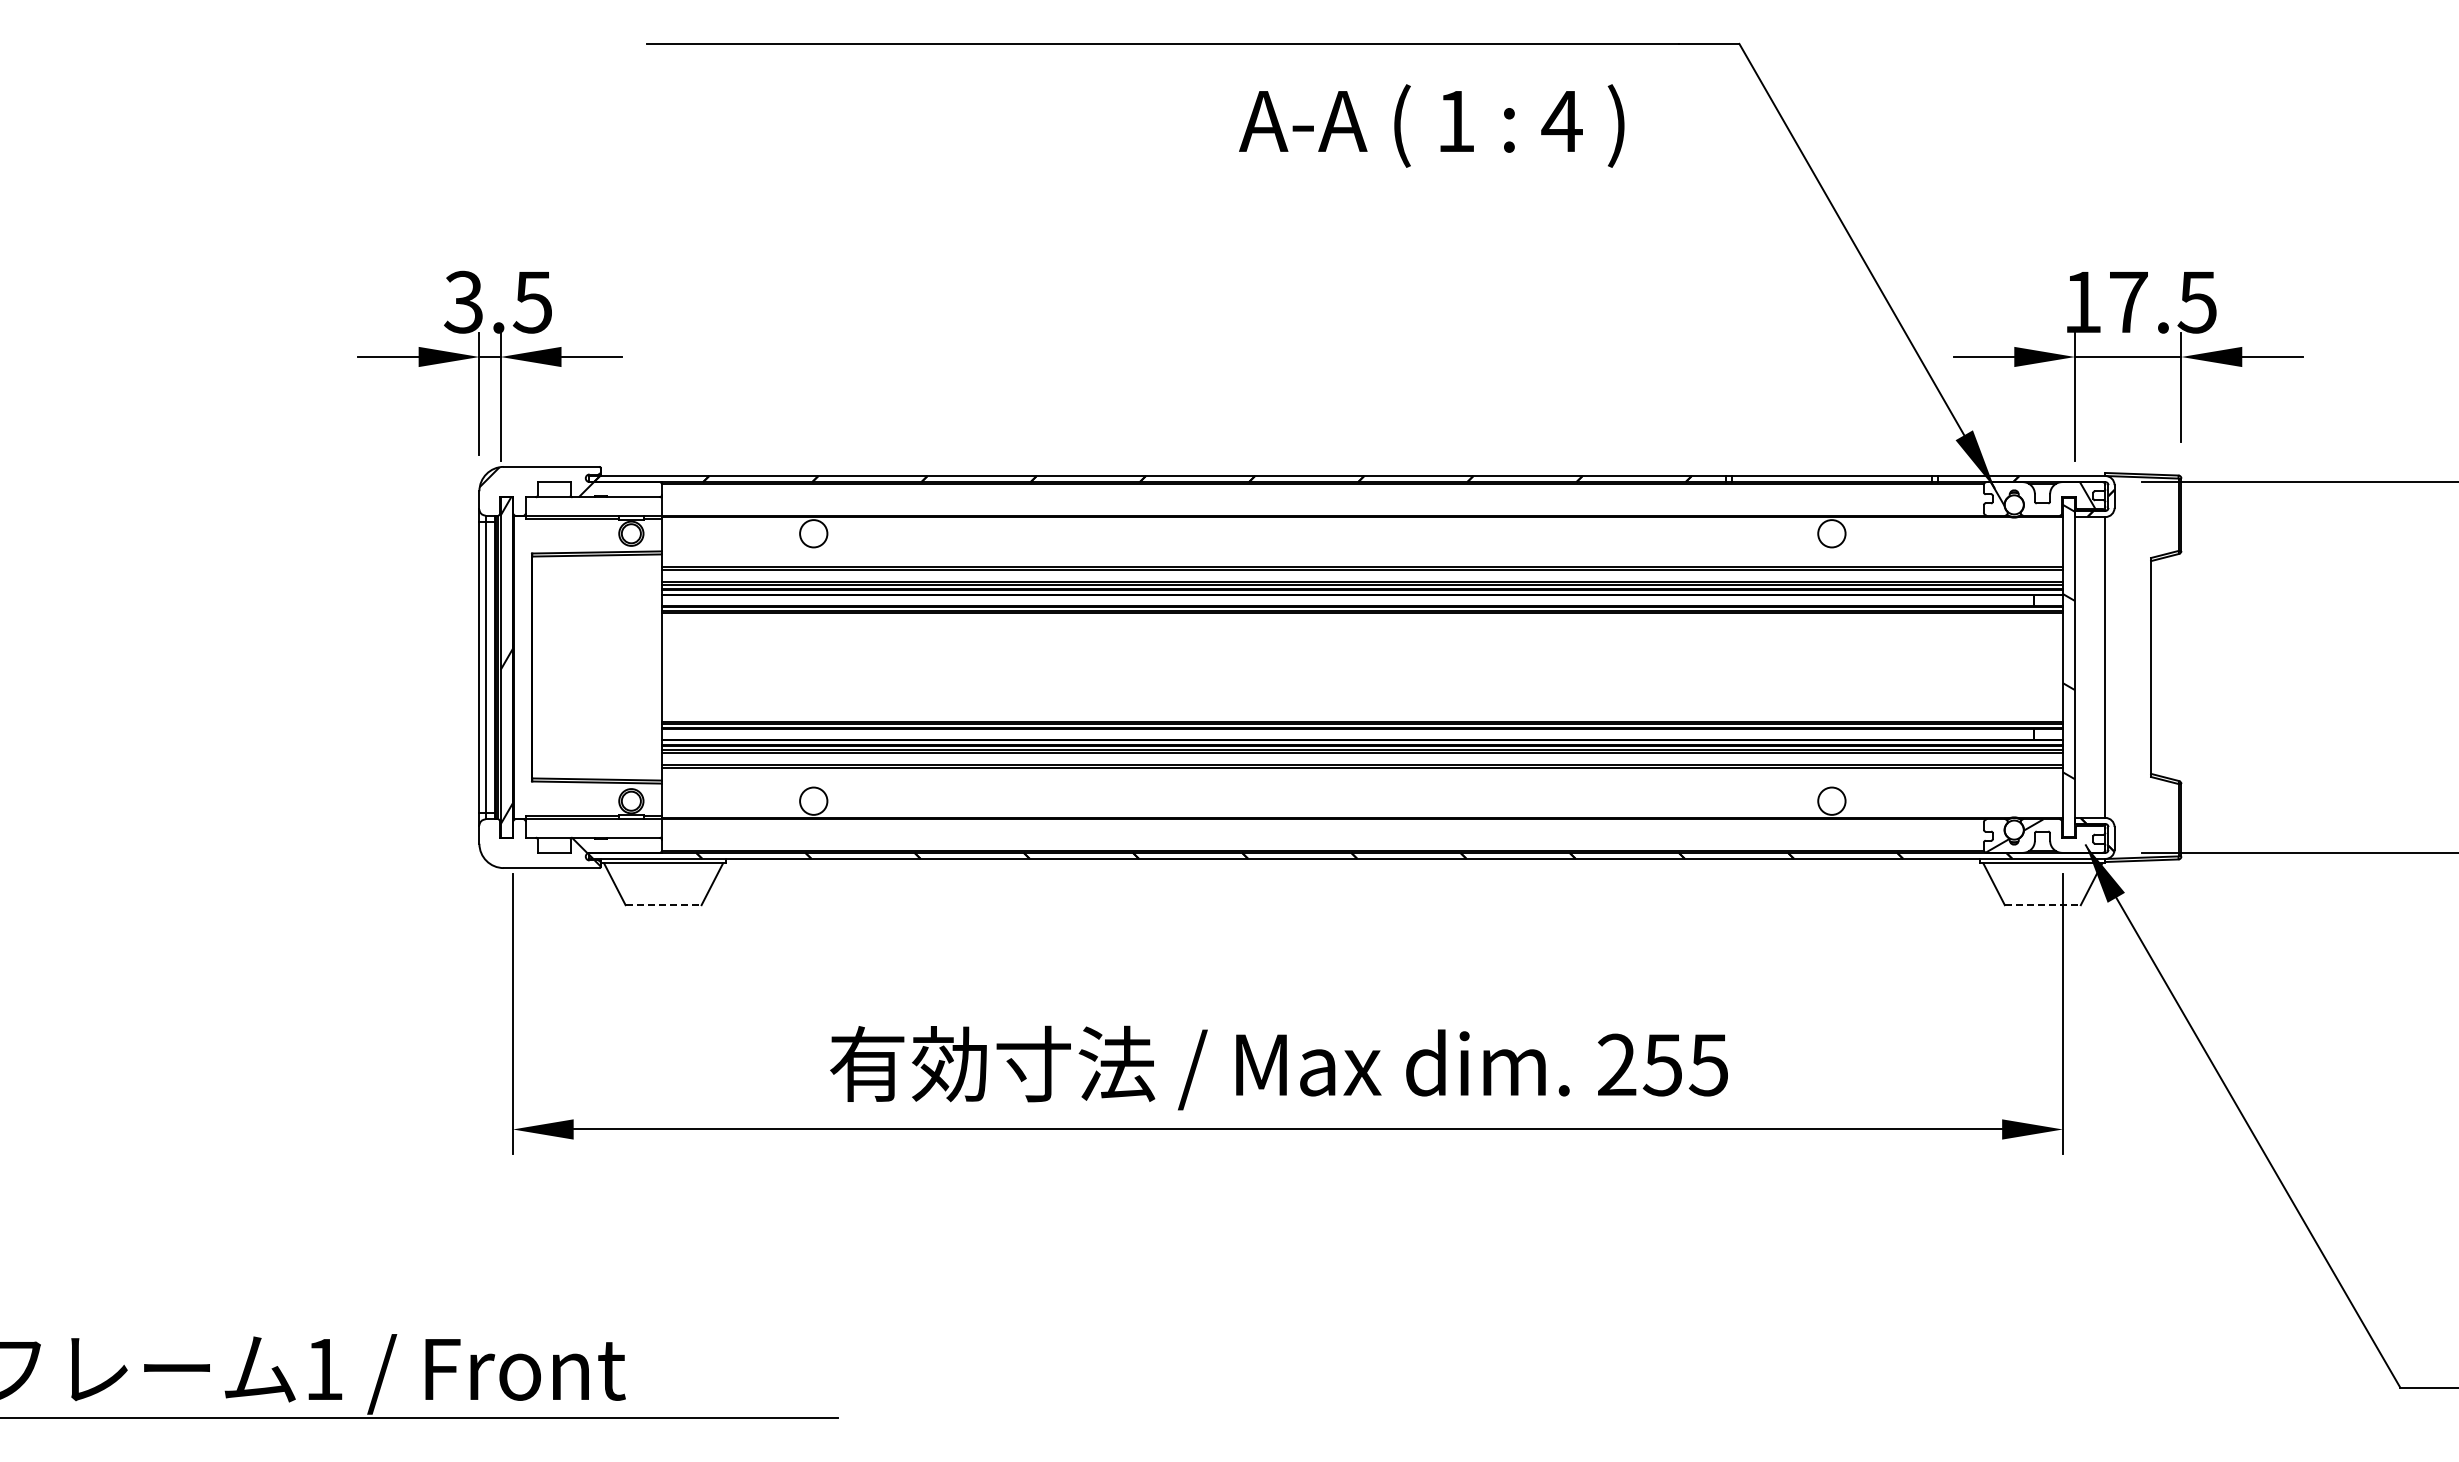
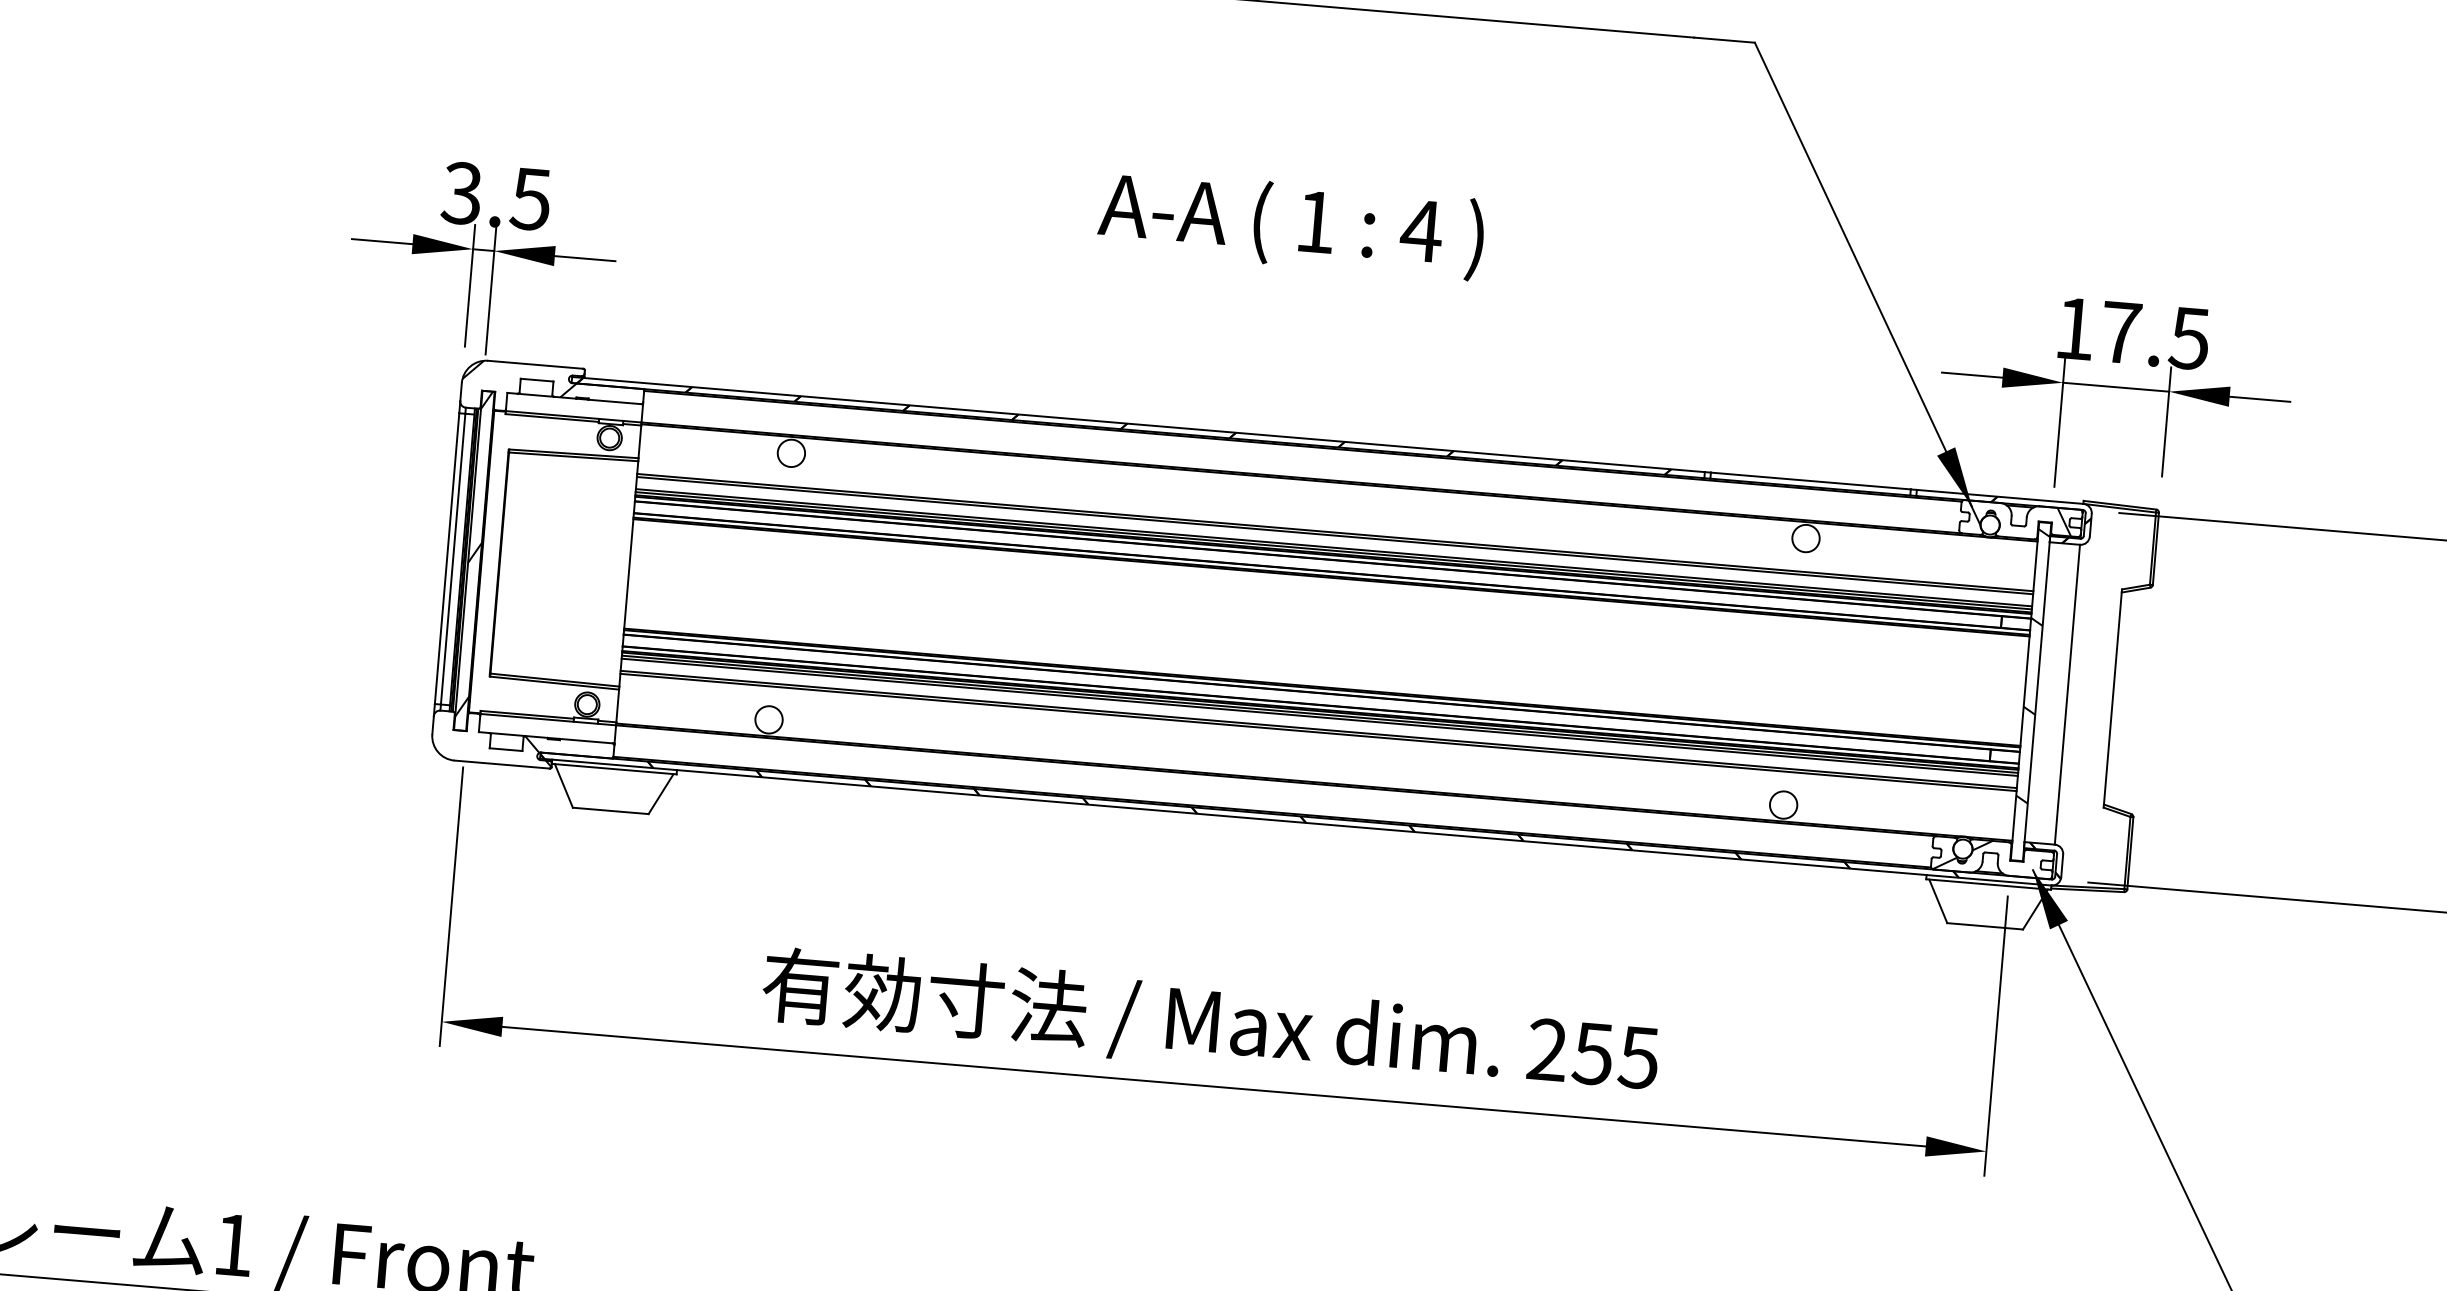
text: (1431, 125) -> (1291, 224), moved
line: (663, 905) -> (610, 811), dashed -> solid
line: (2042, 905) -> (1984, 926), dashed -> solid

